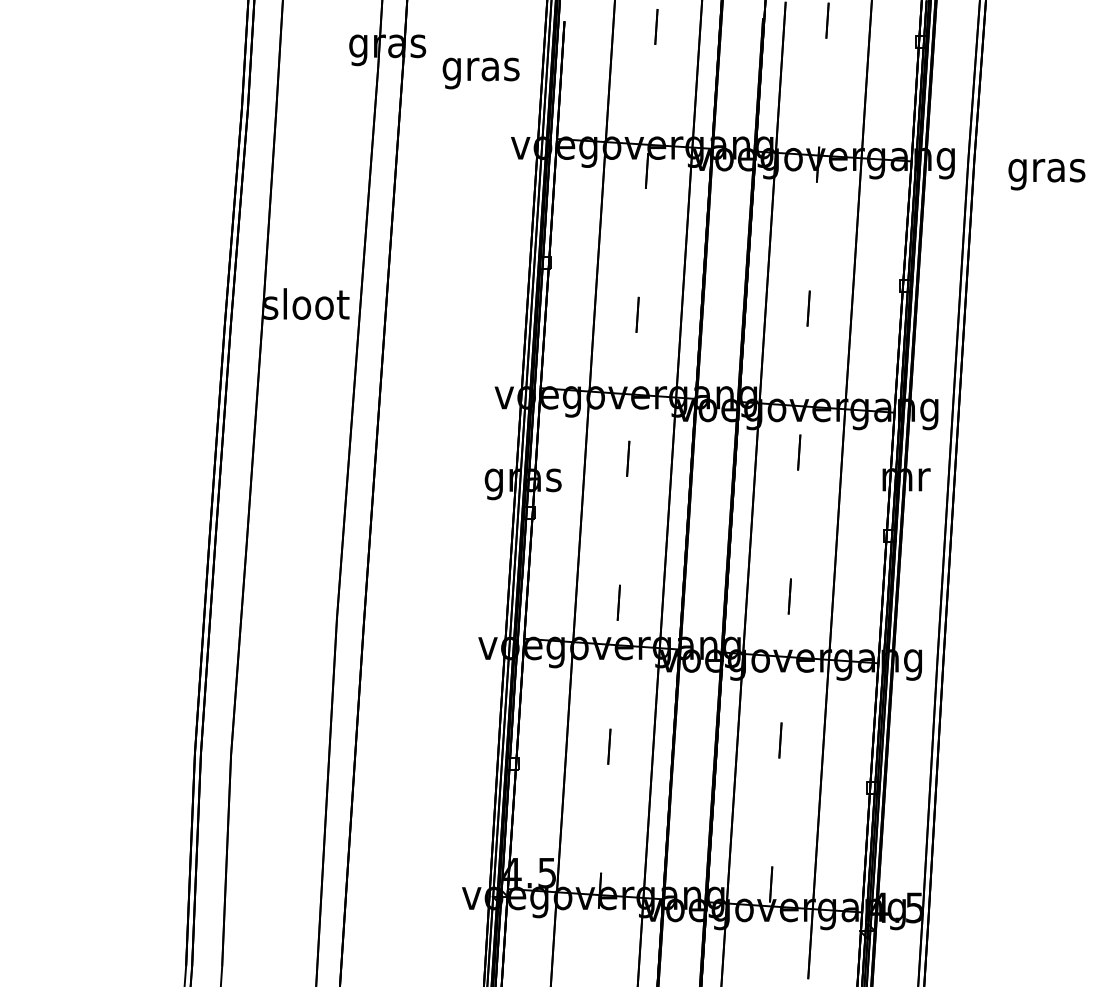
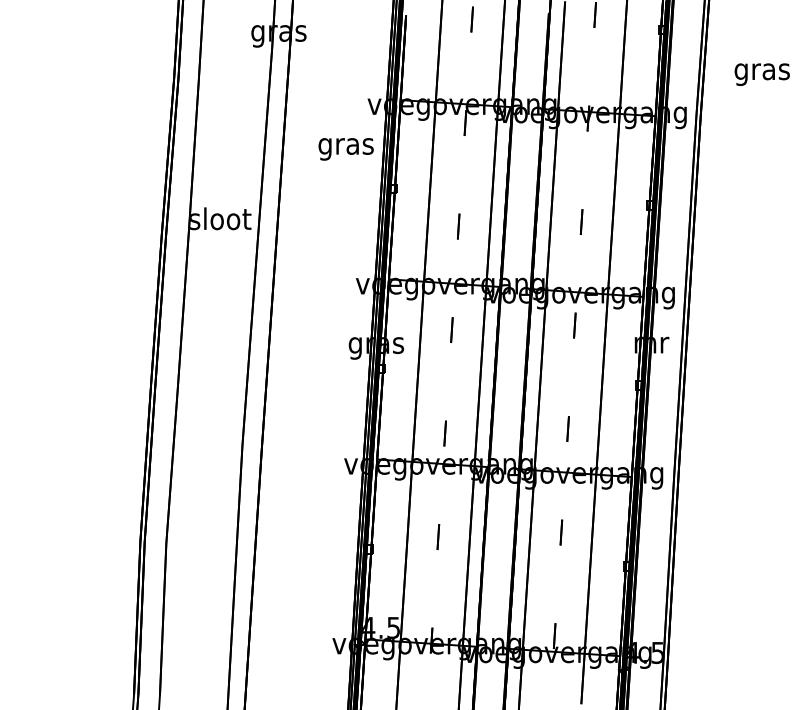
text: (480, 73) -> (345, 149), moved
text: (1046, 174) -> (762, 74), moved

